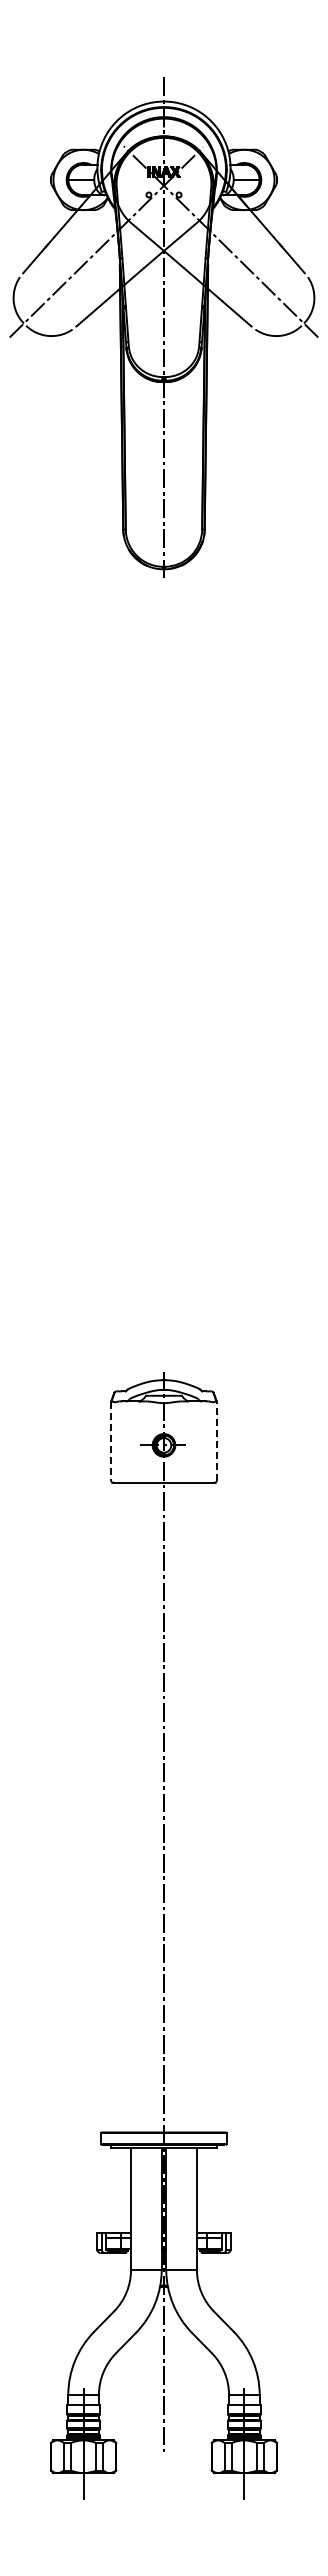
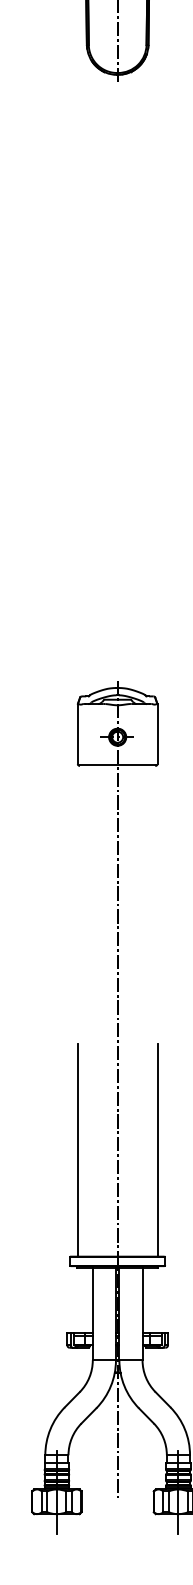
line: (111, 1441) -> (77, 734), dashed -> solid
line: (216, 1441) -> (157, 734), dashed -> solid
line: (111, 1991) -> (77, 1150), added
line: (216, 1991) -> (157, 1150), added

